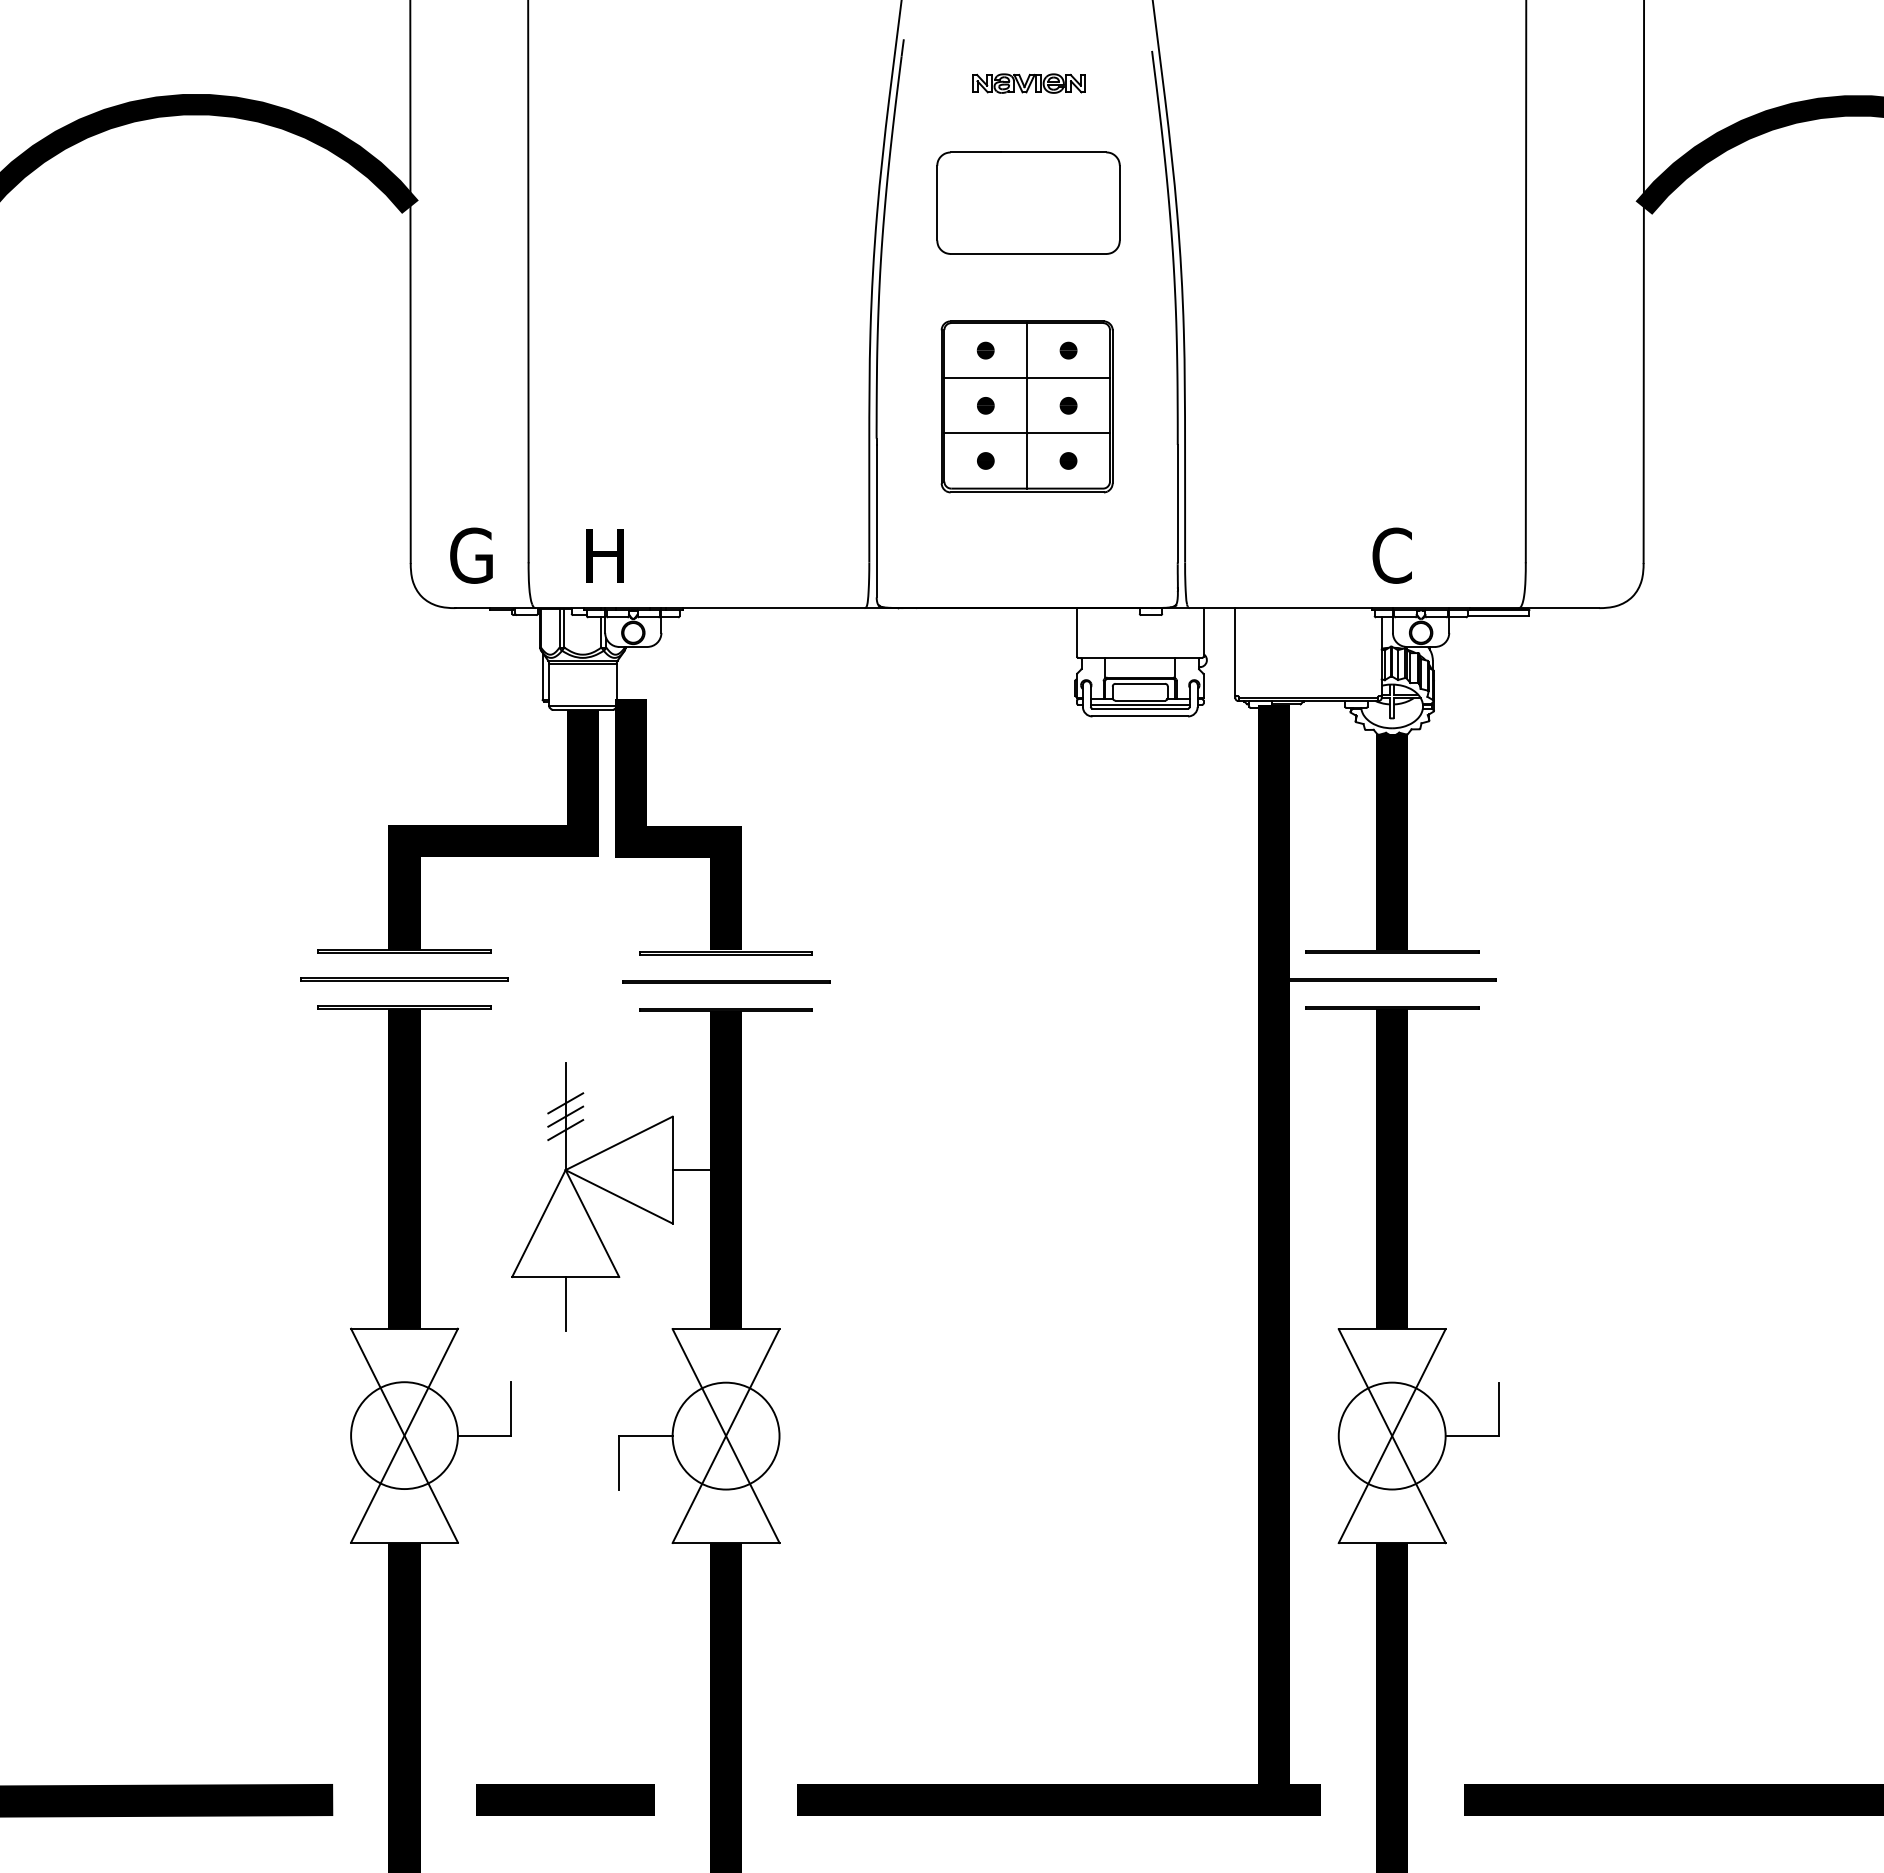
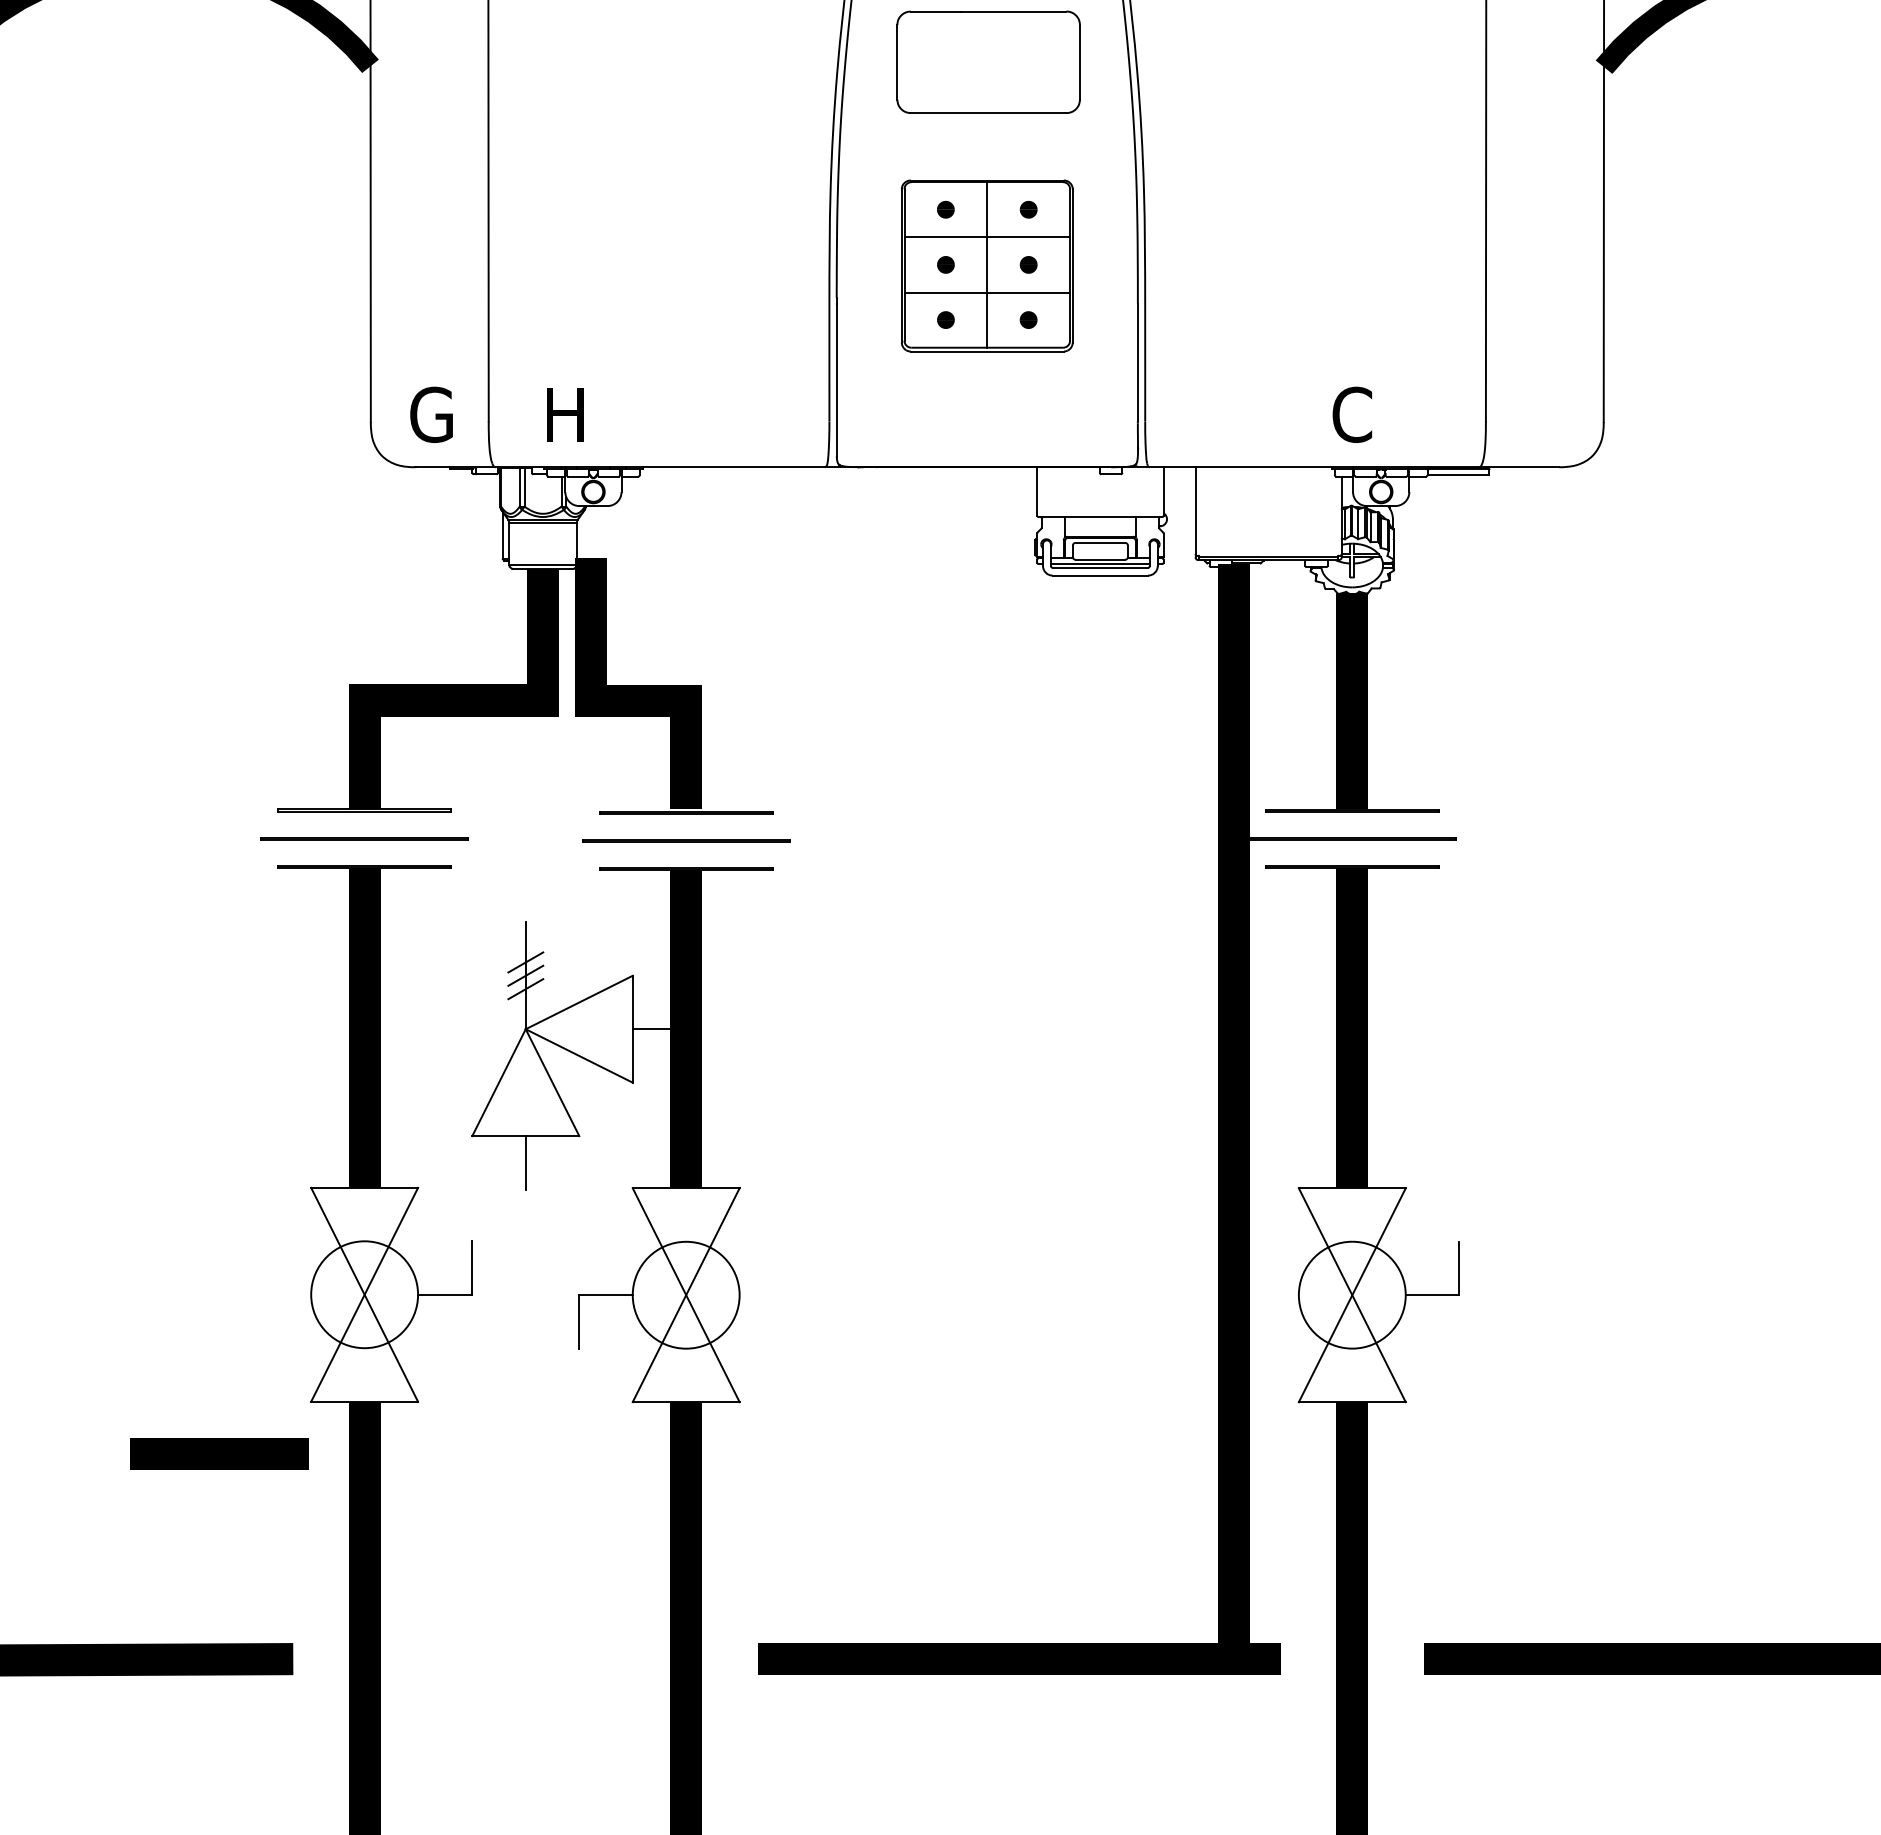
line: (565, 1799) -> (219, 1453), moved

